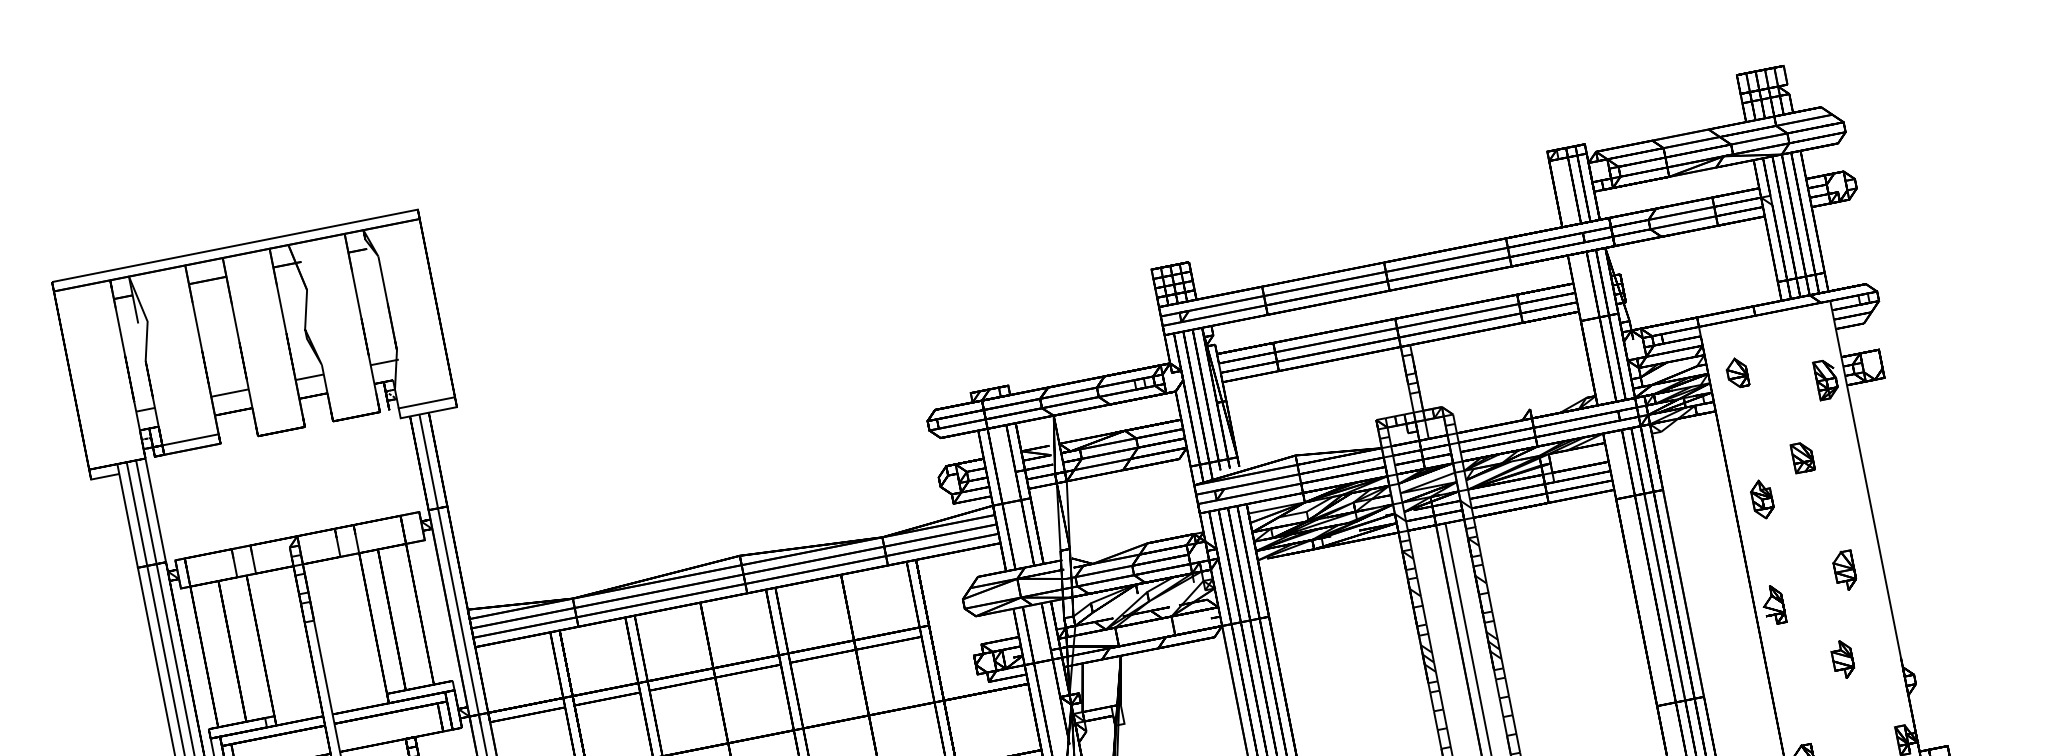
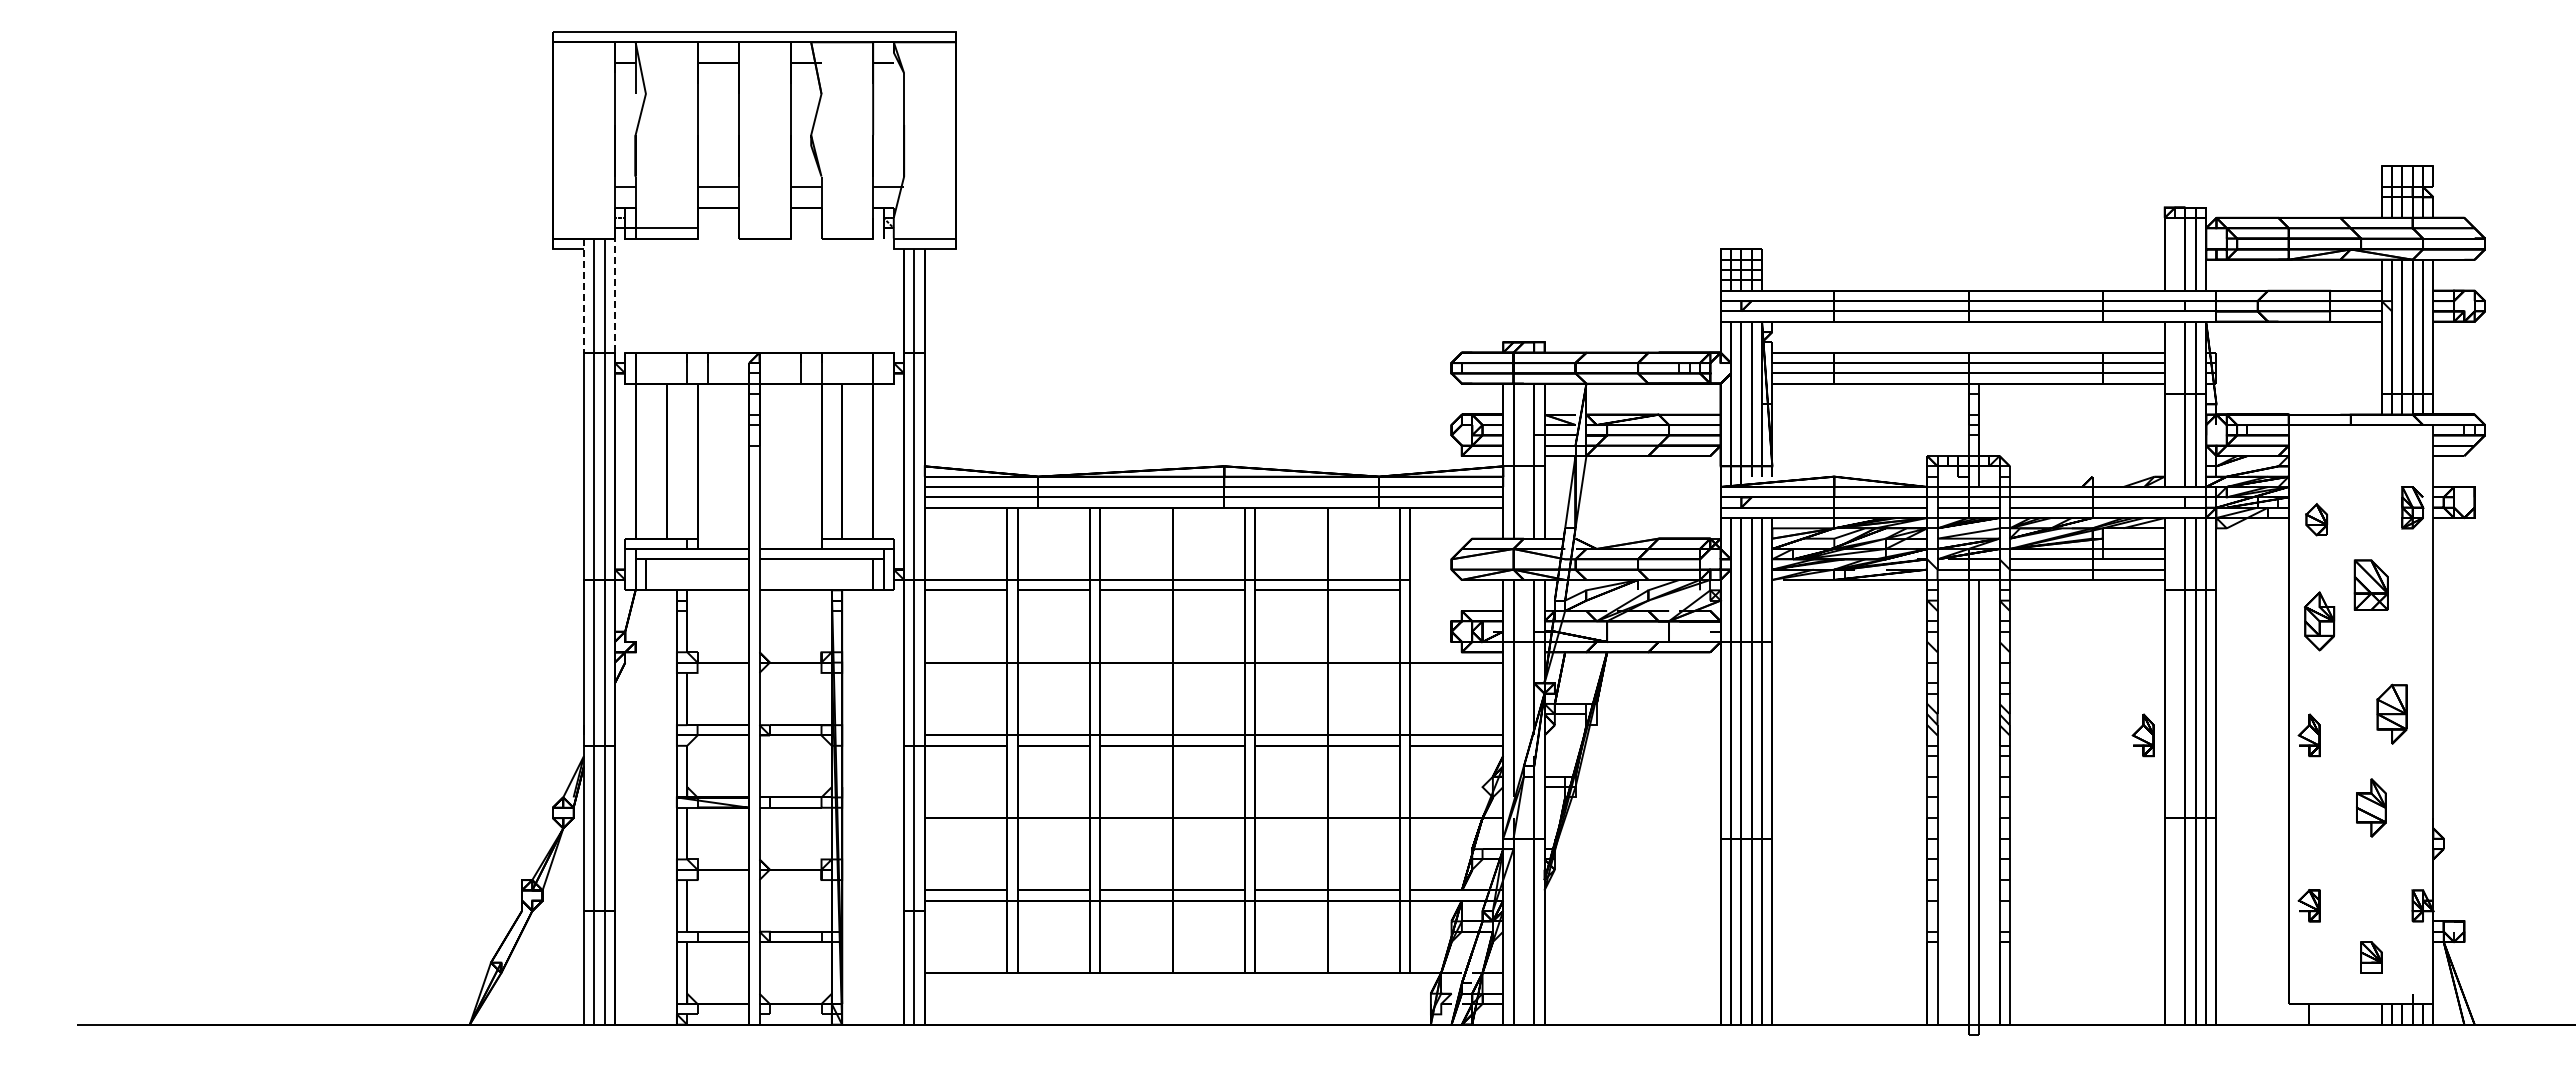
part: (1737, 372) -> (2316, 519), moved
part: (1802, 456) -> (2371, 584), size x1.6
part: (1762, 498) -> (2319, 620), size x1.4
line: (156, 515) -> (614, 301), solid -> dashed
line: (128, 522) -> (583, 302), solid -> dashed
part: (1844, 571) -> (2391, 714), size x1.4
part: (1621, 635) -> (2142, 735), added
part: (1842, 659) -> (2371, 807), size x1.4

